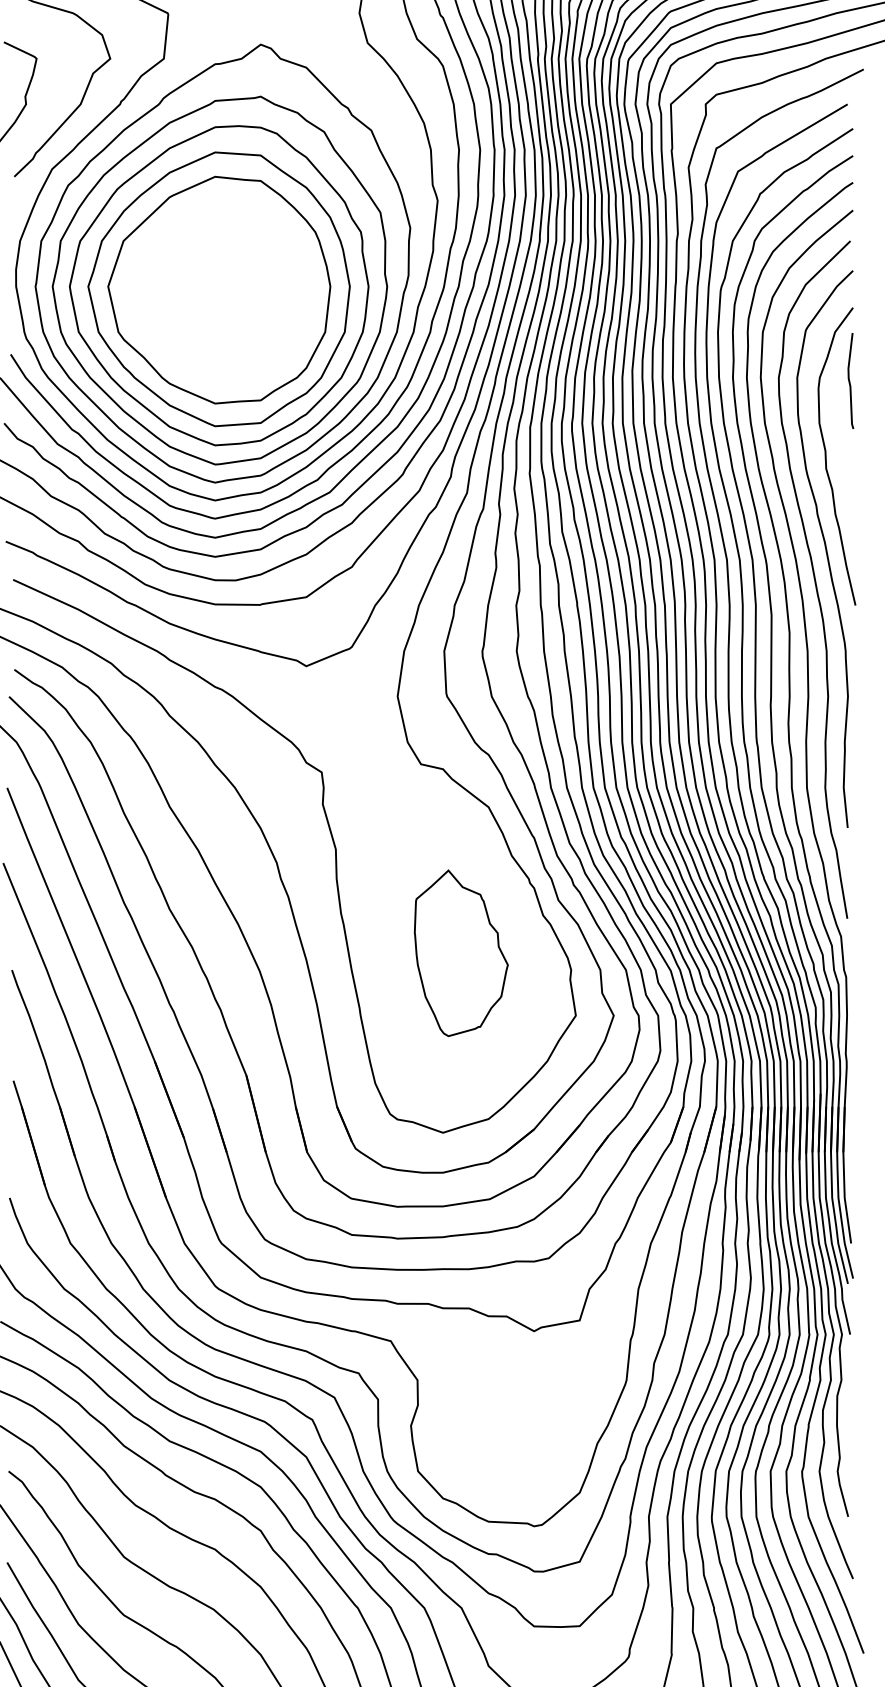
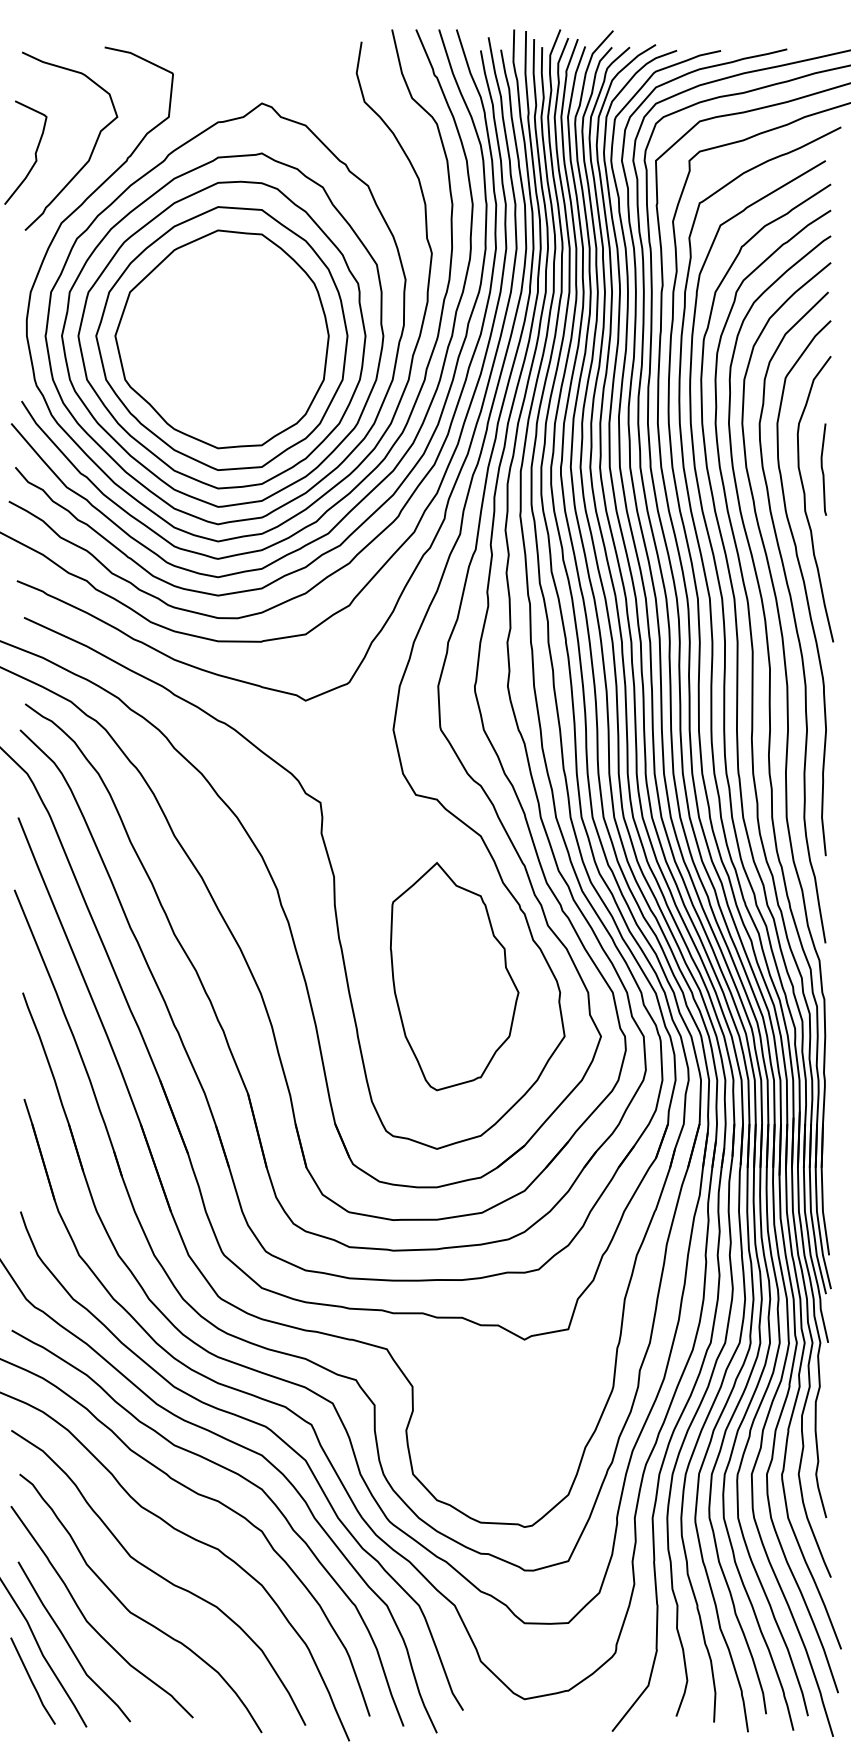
curve: (850, 380) -> (823, 469), moved
part: (461, 953) -> (454, 976), size x1.43

